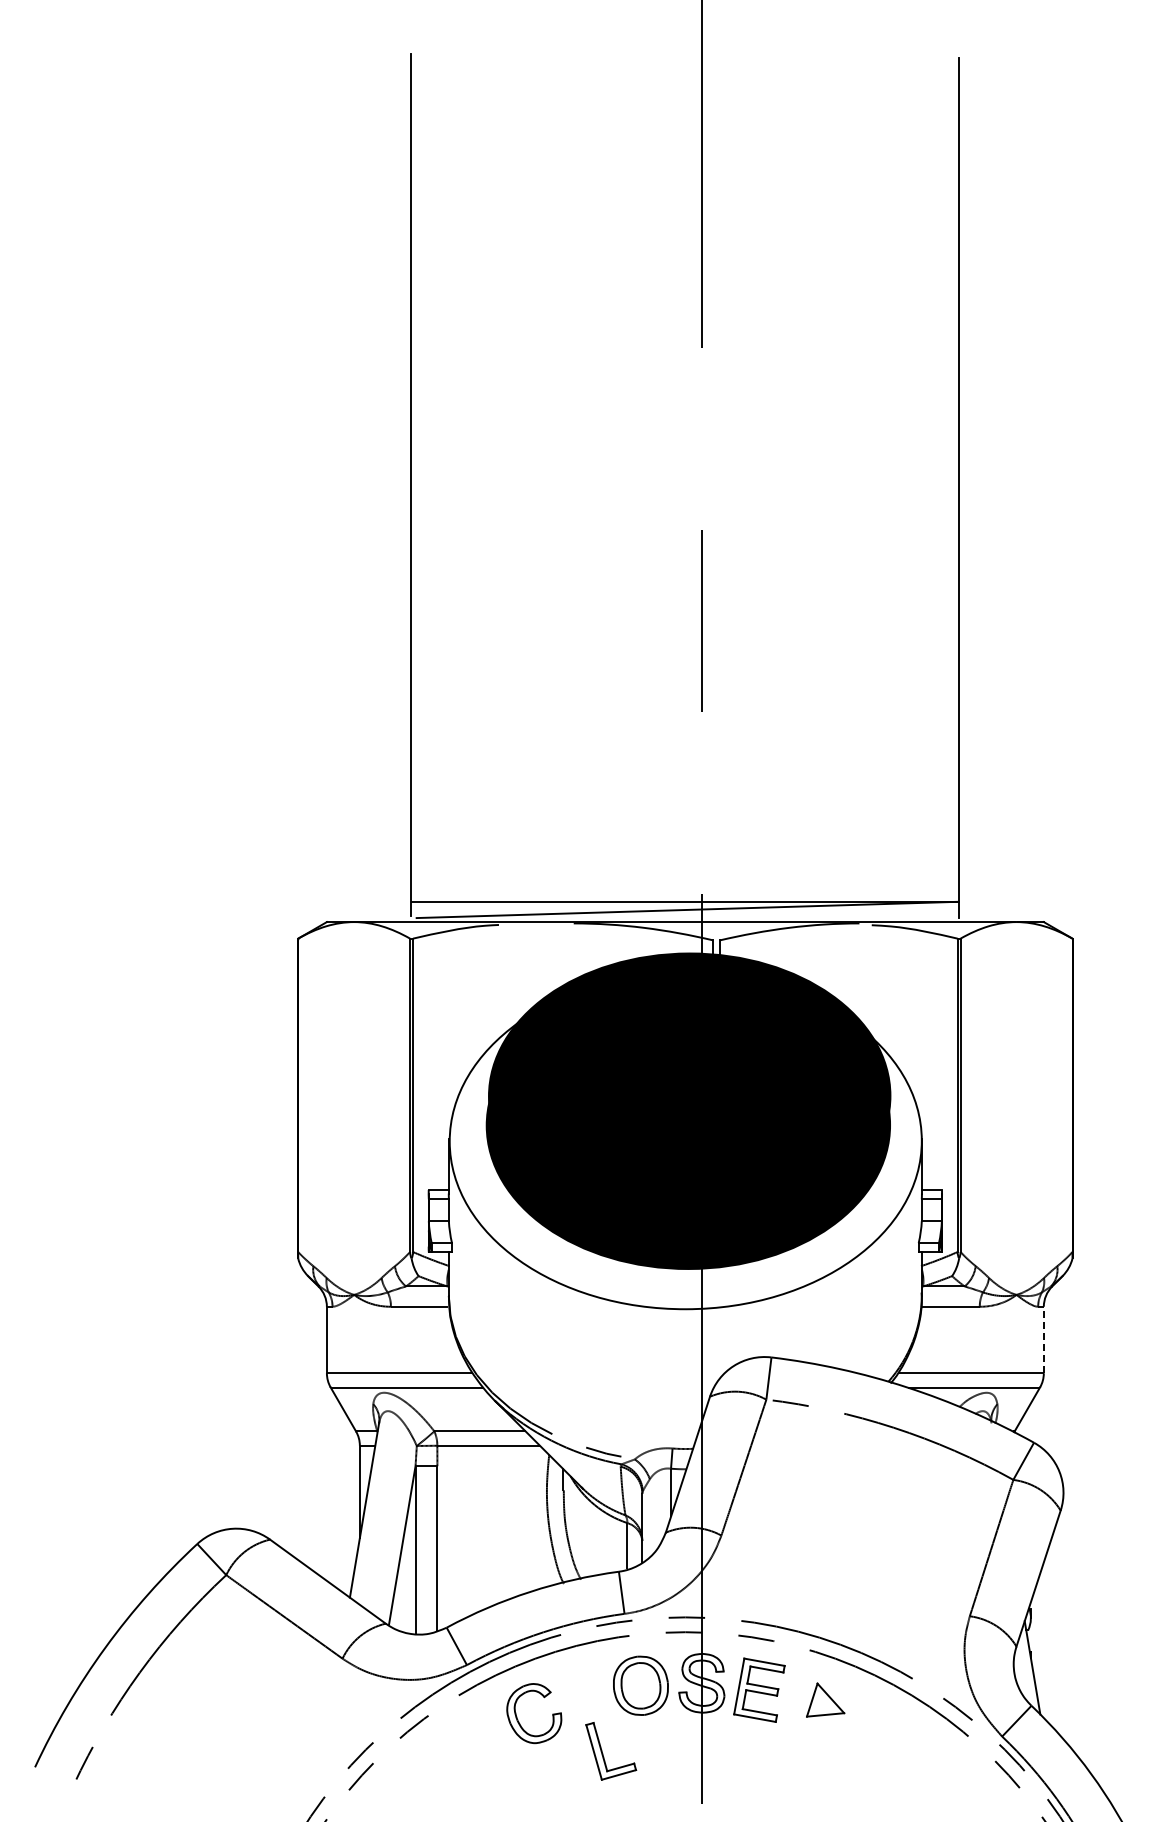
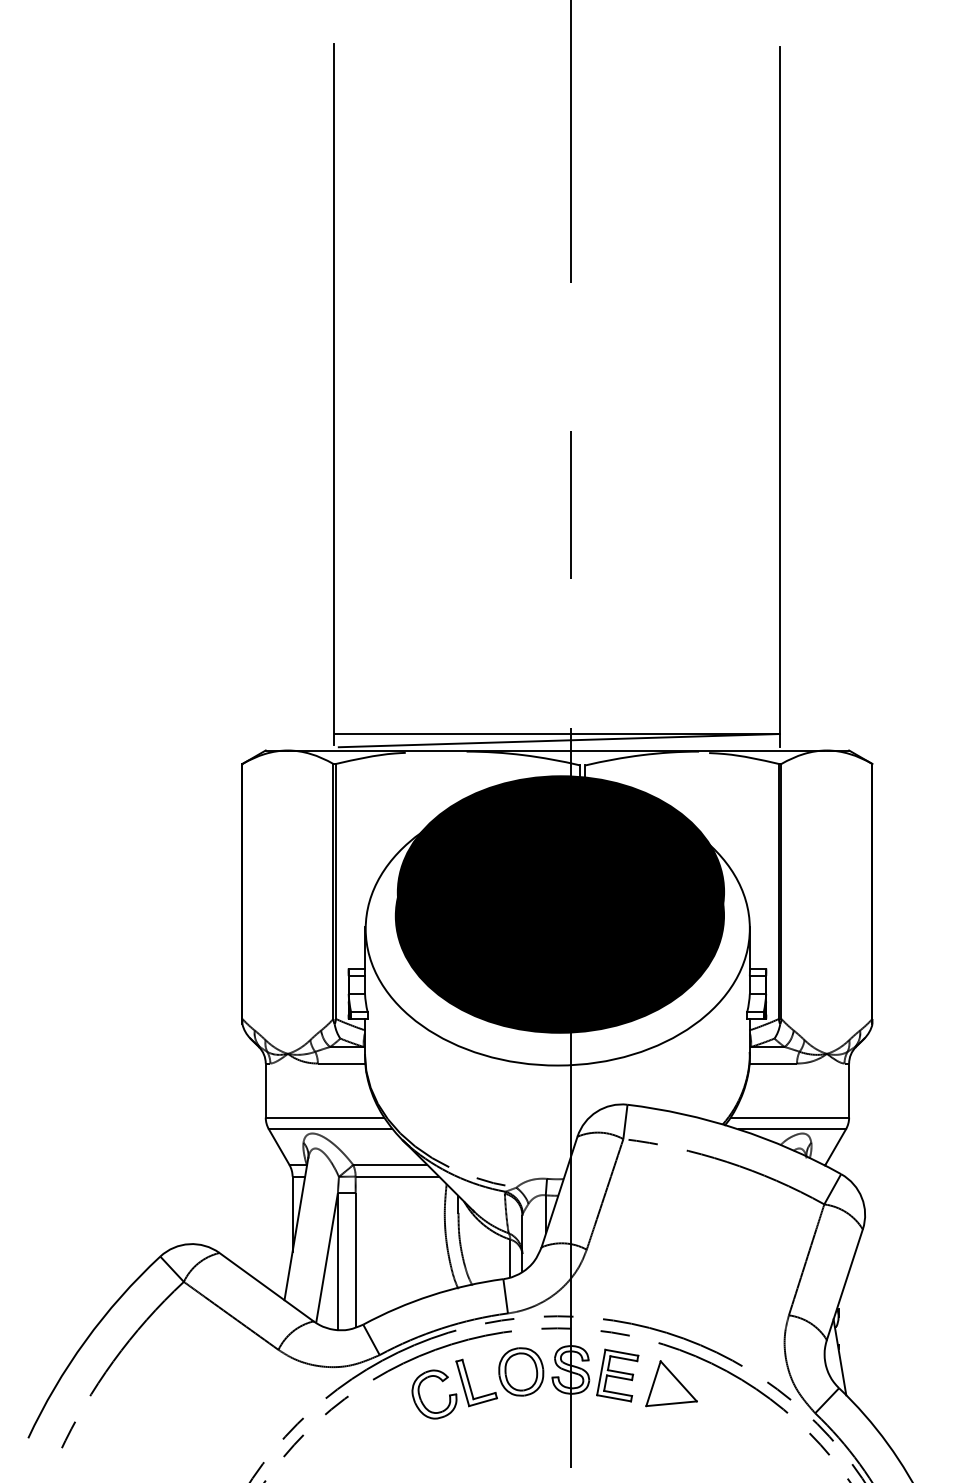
line: (1043, 1339) -> (848, 1090), dashed -> solid
part: (825, 1699) -> (671, 1383), size x1.67
part: (603, 1753) -> (470, 1384), moved

